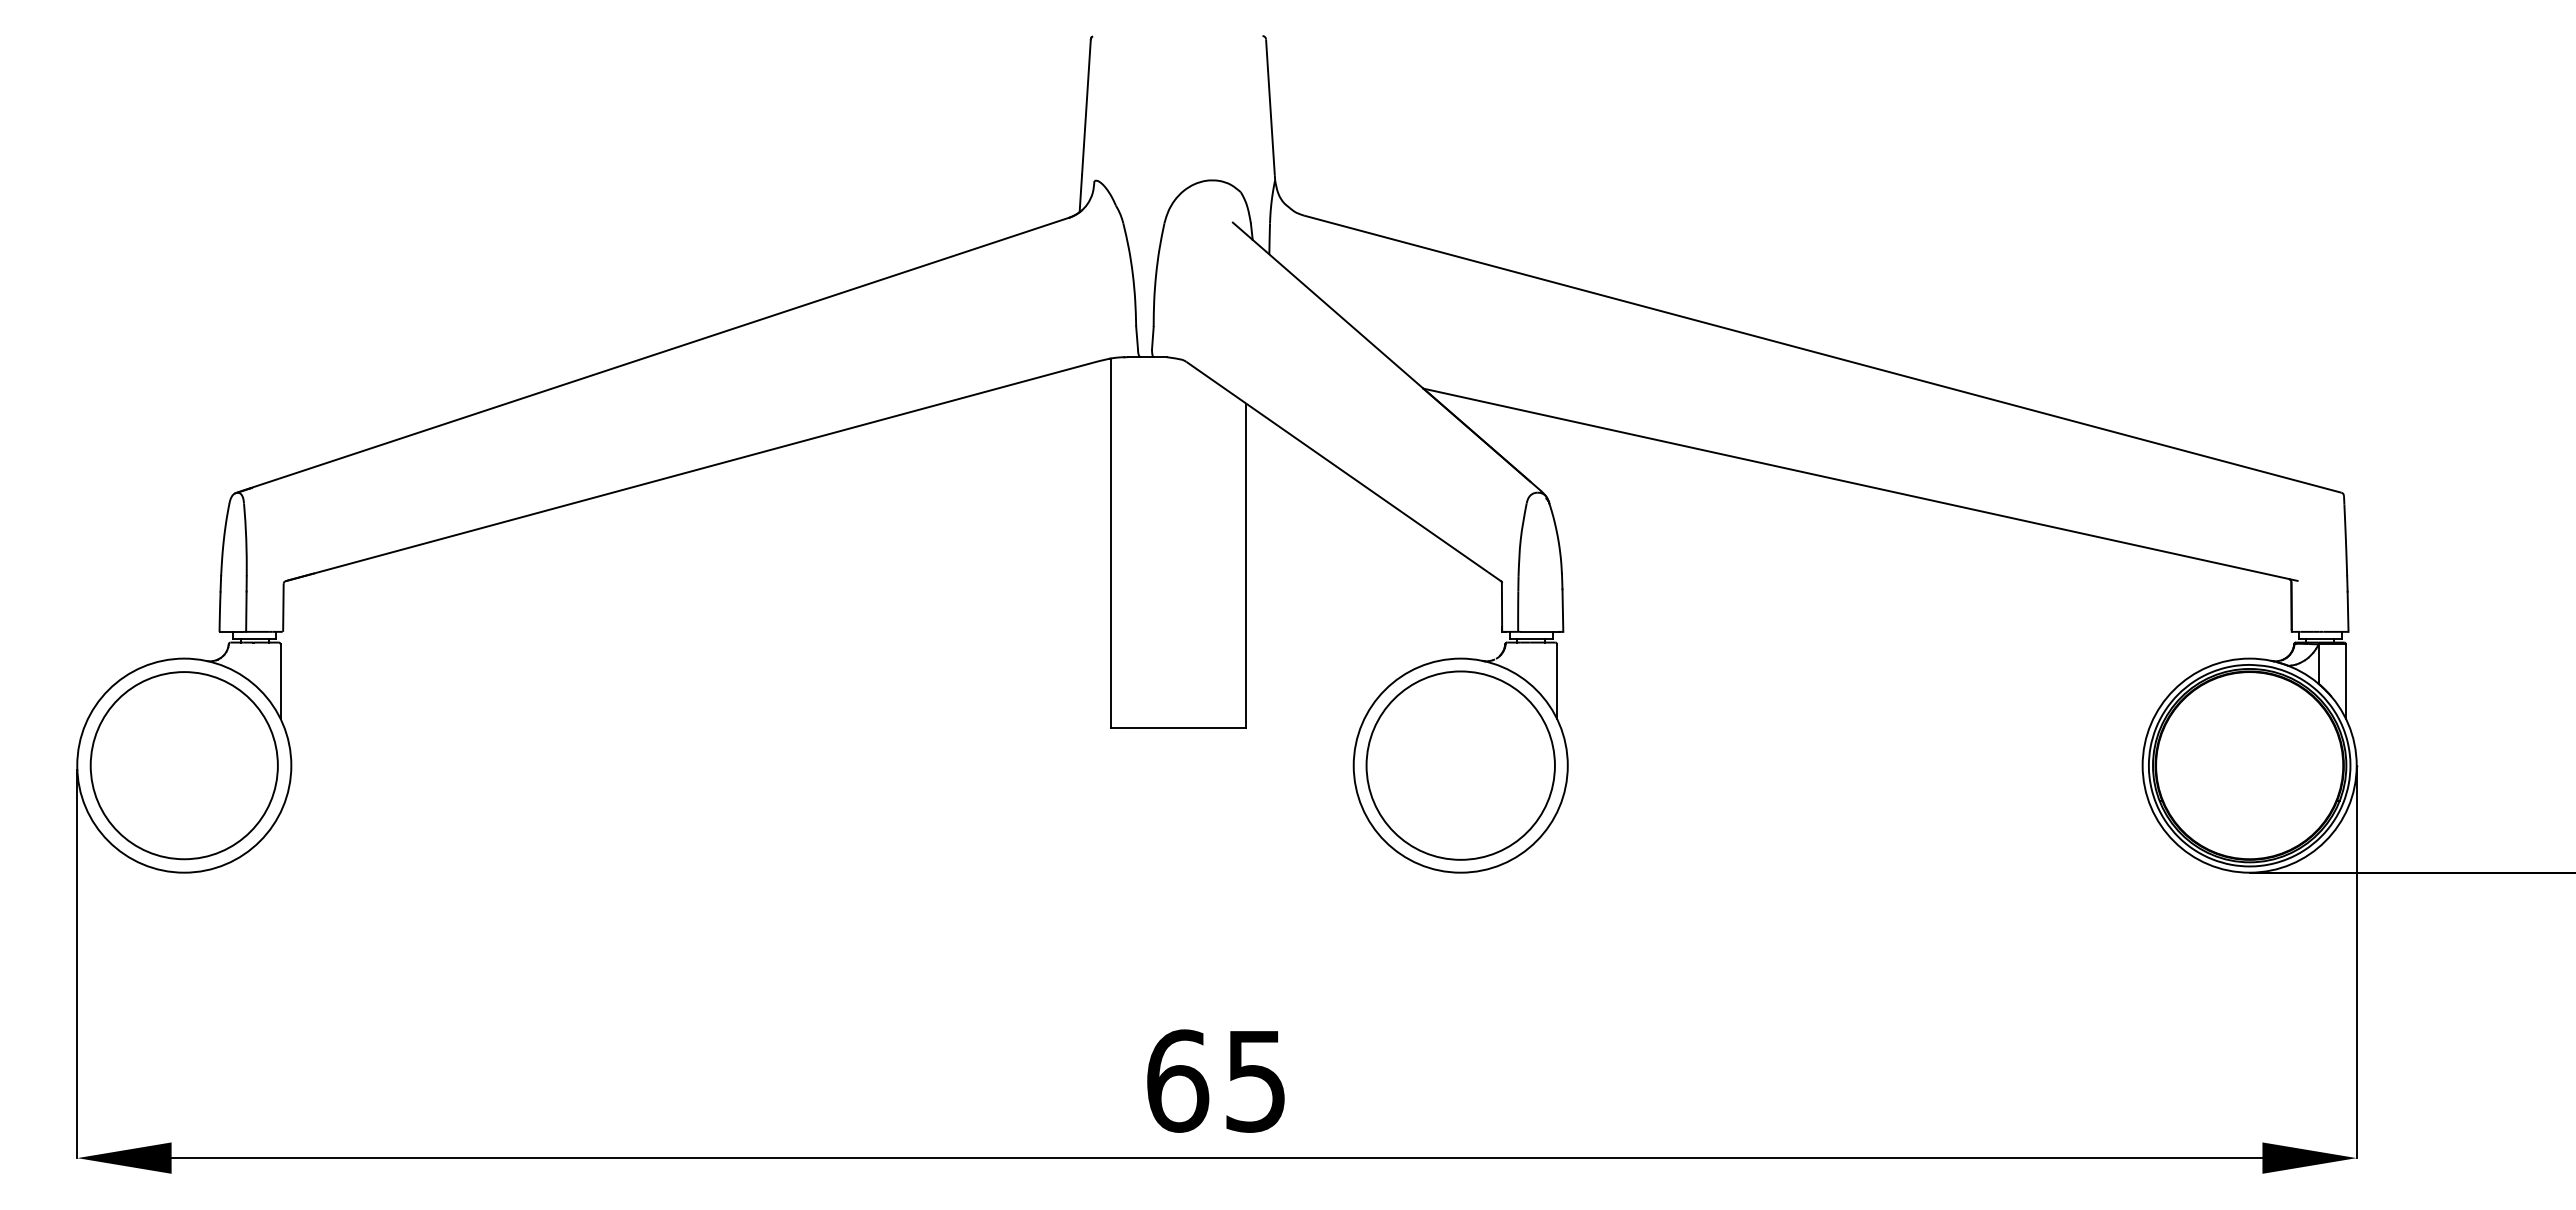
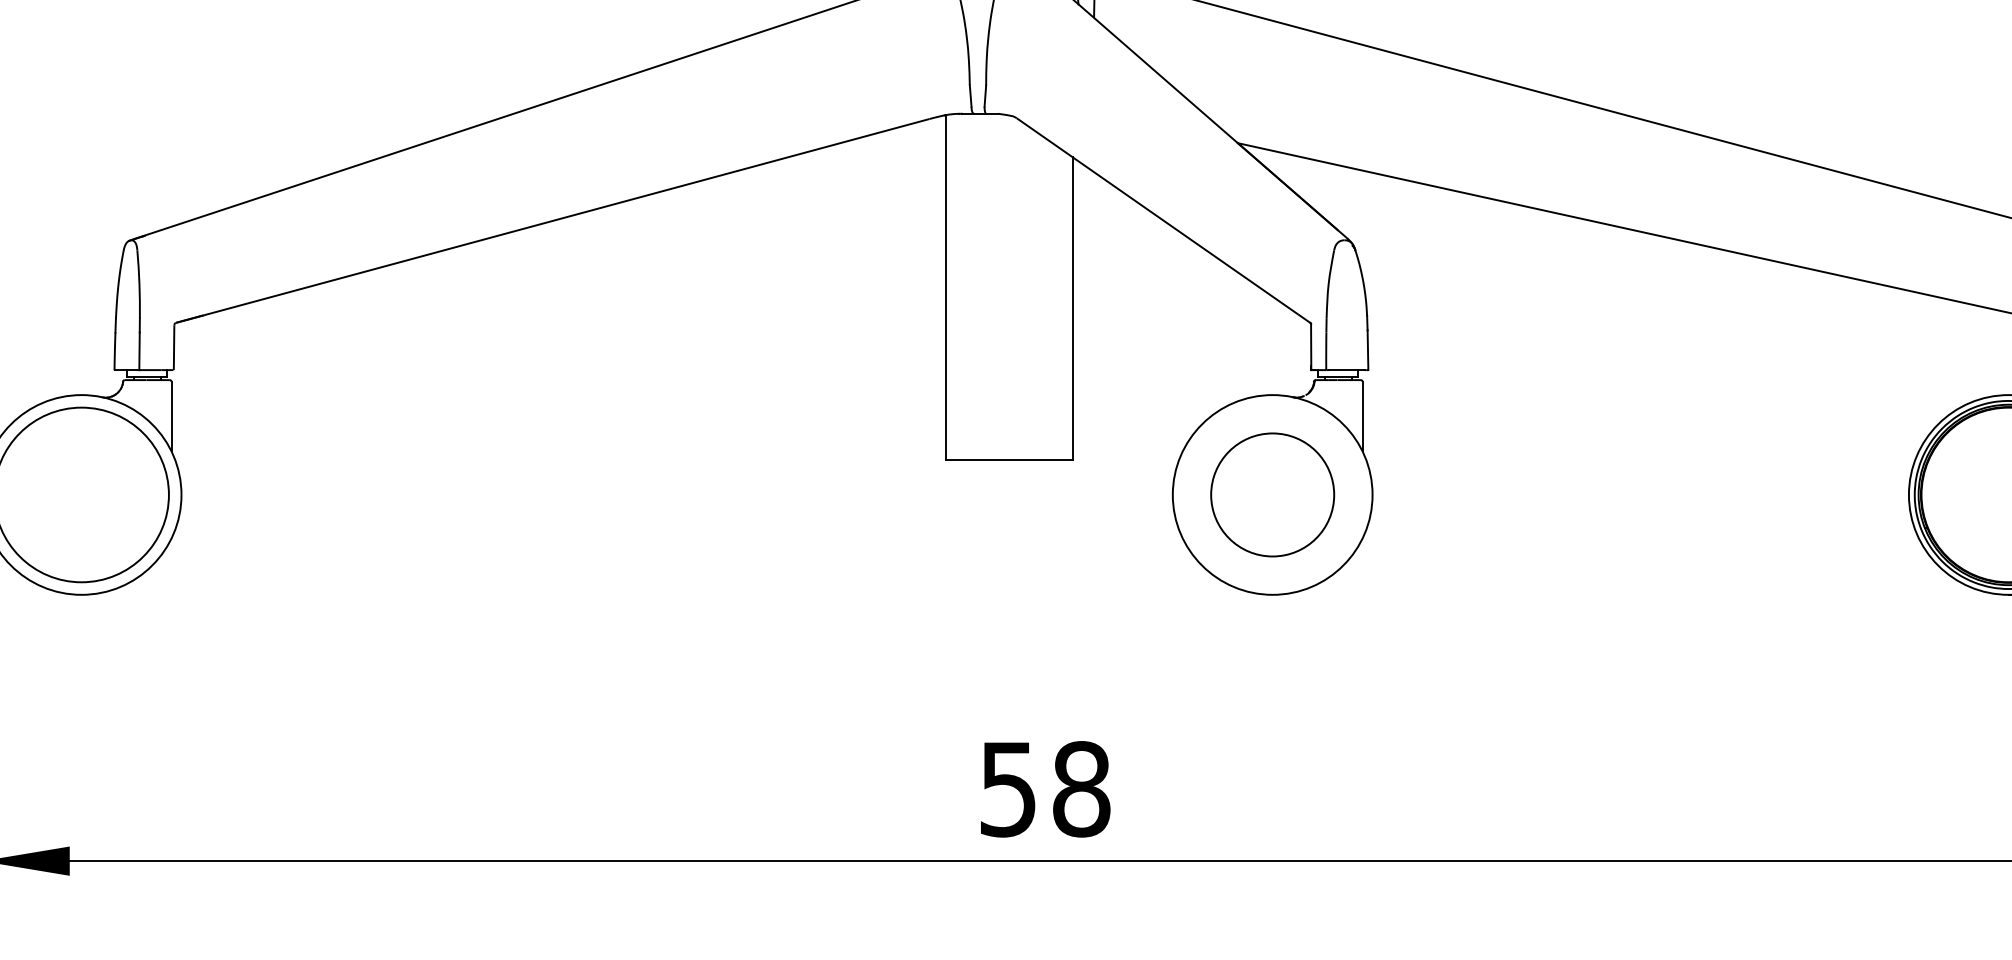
circle: (1460, 765) -> (1272, 494), size x0.7
text: (1216, 1080) -> (1044, 788), 65 -> 58

